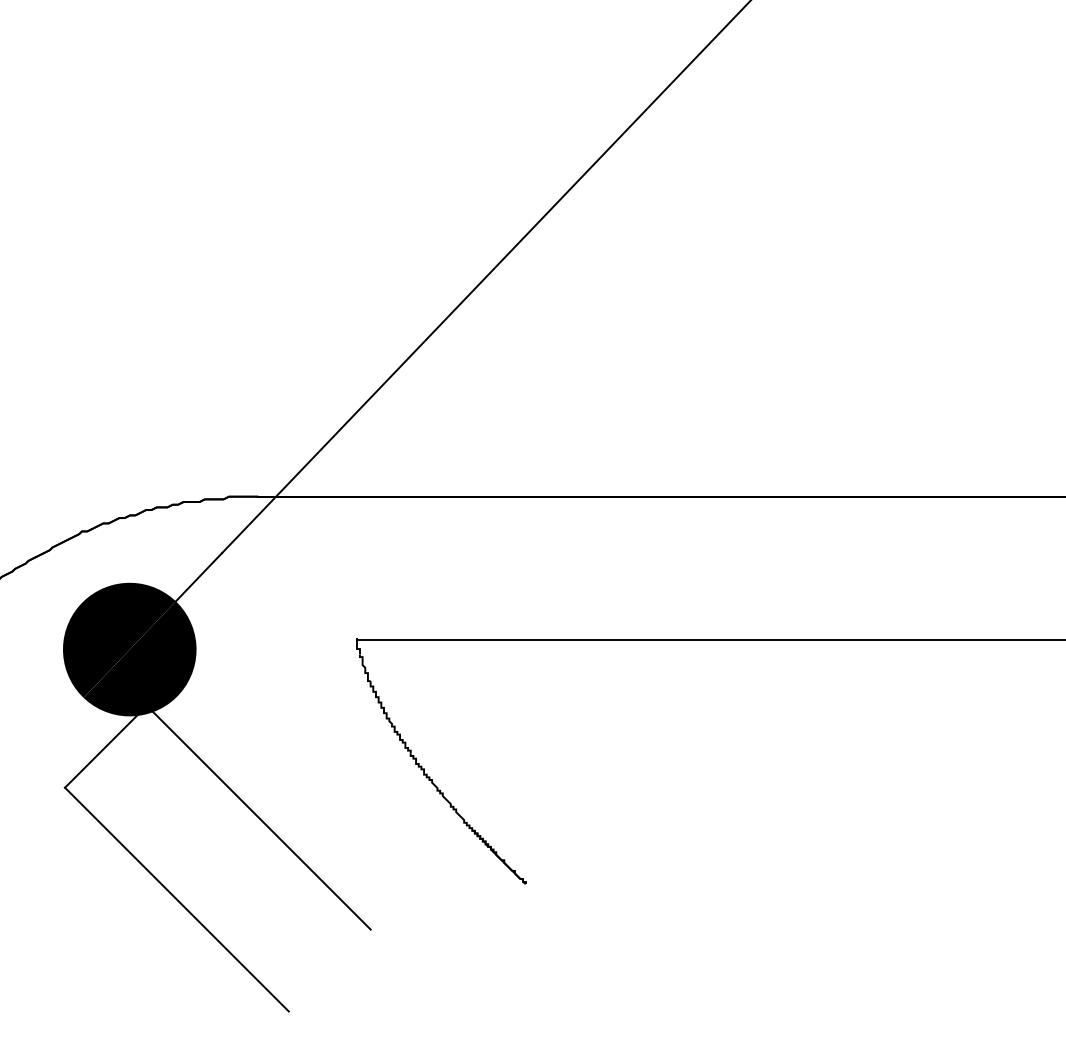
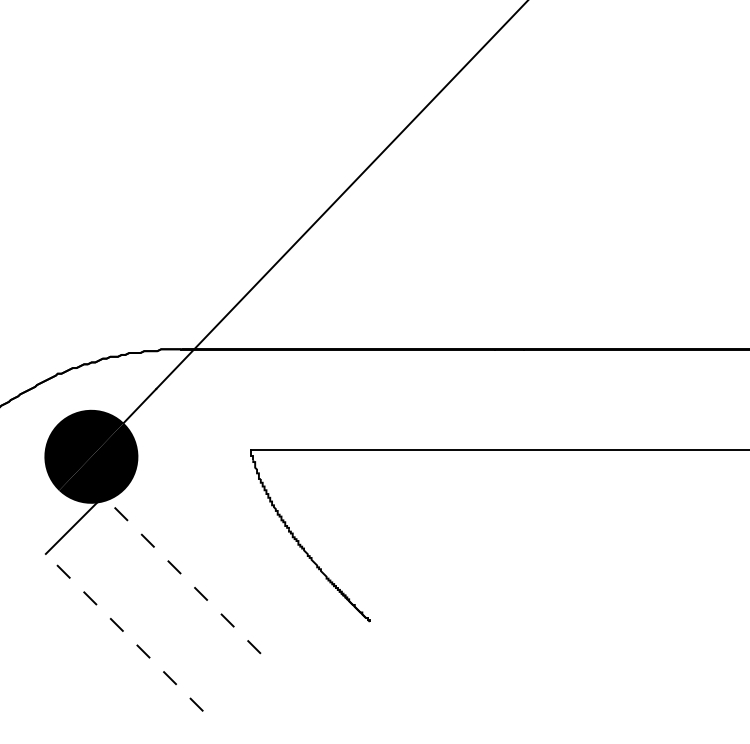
line: (258, 817) -> (181, 574), solid -> dashed
line: (176, 899) -> (124, 632), solid -> dashed

